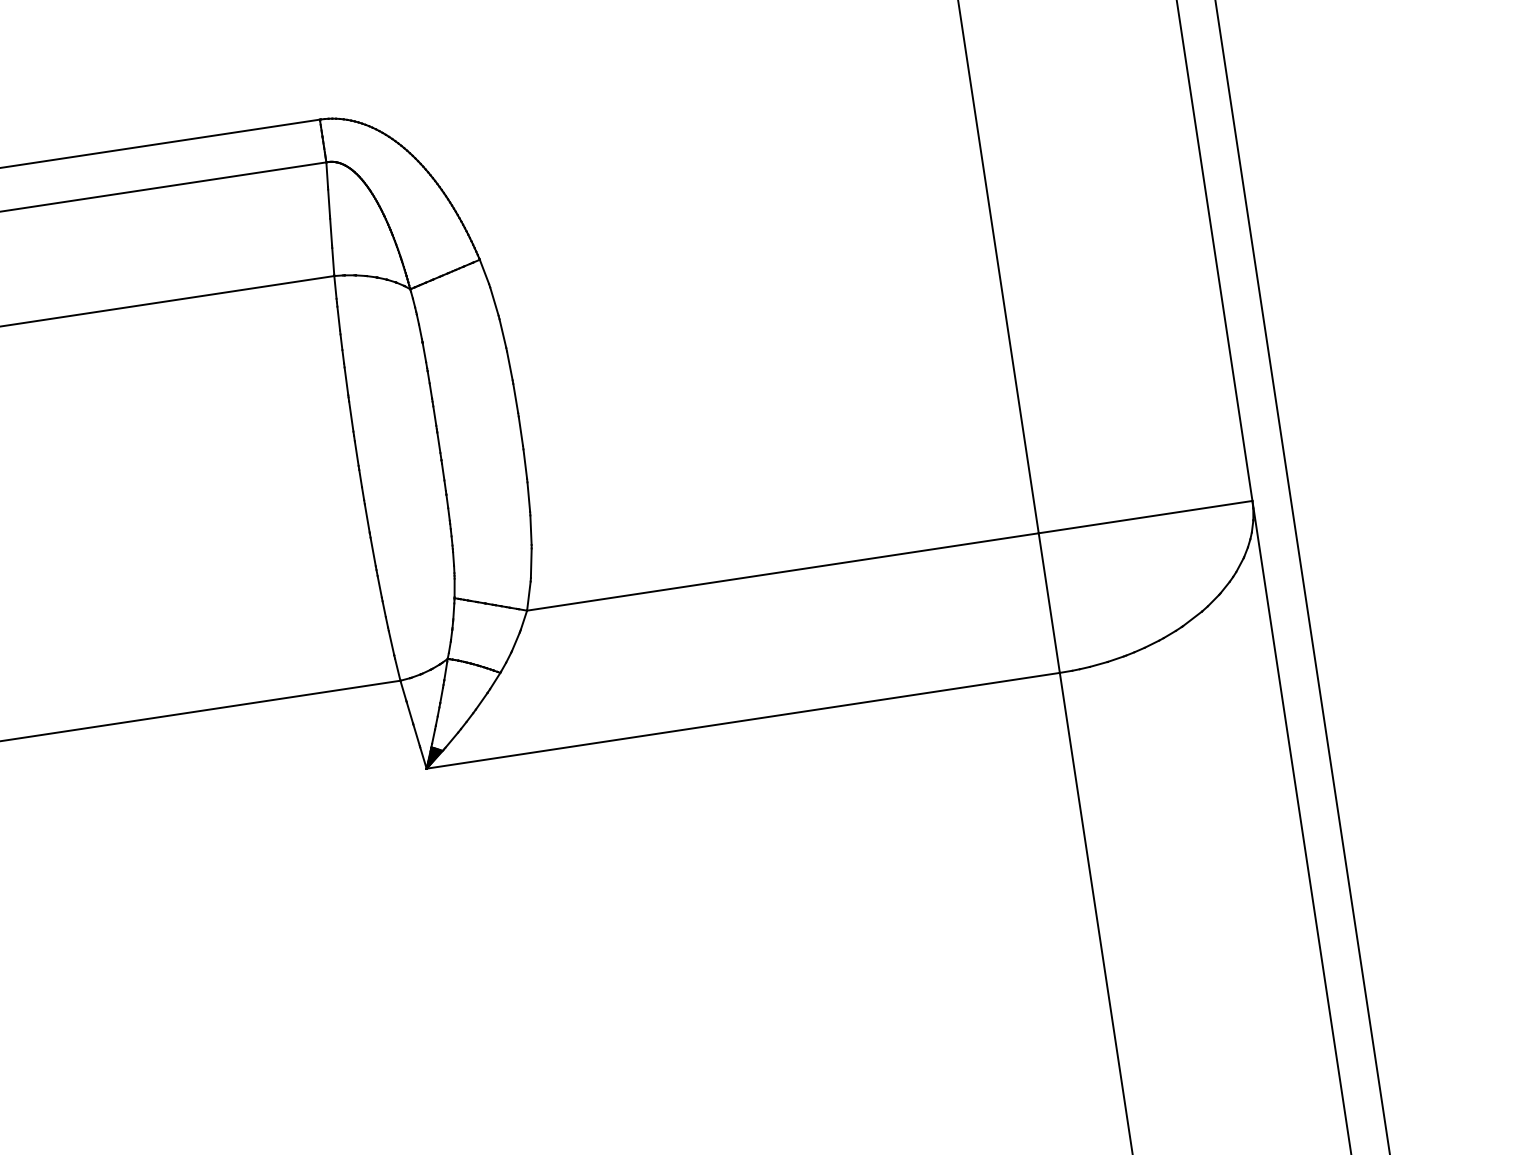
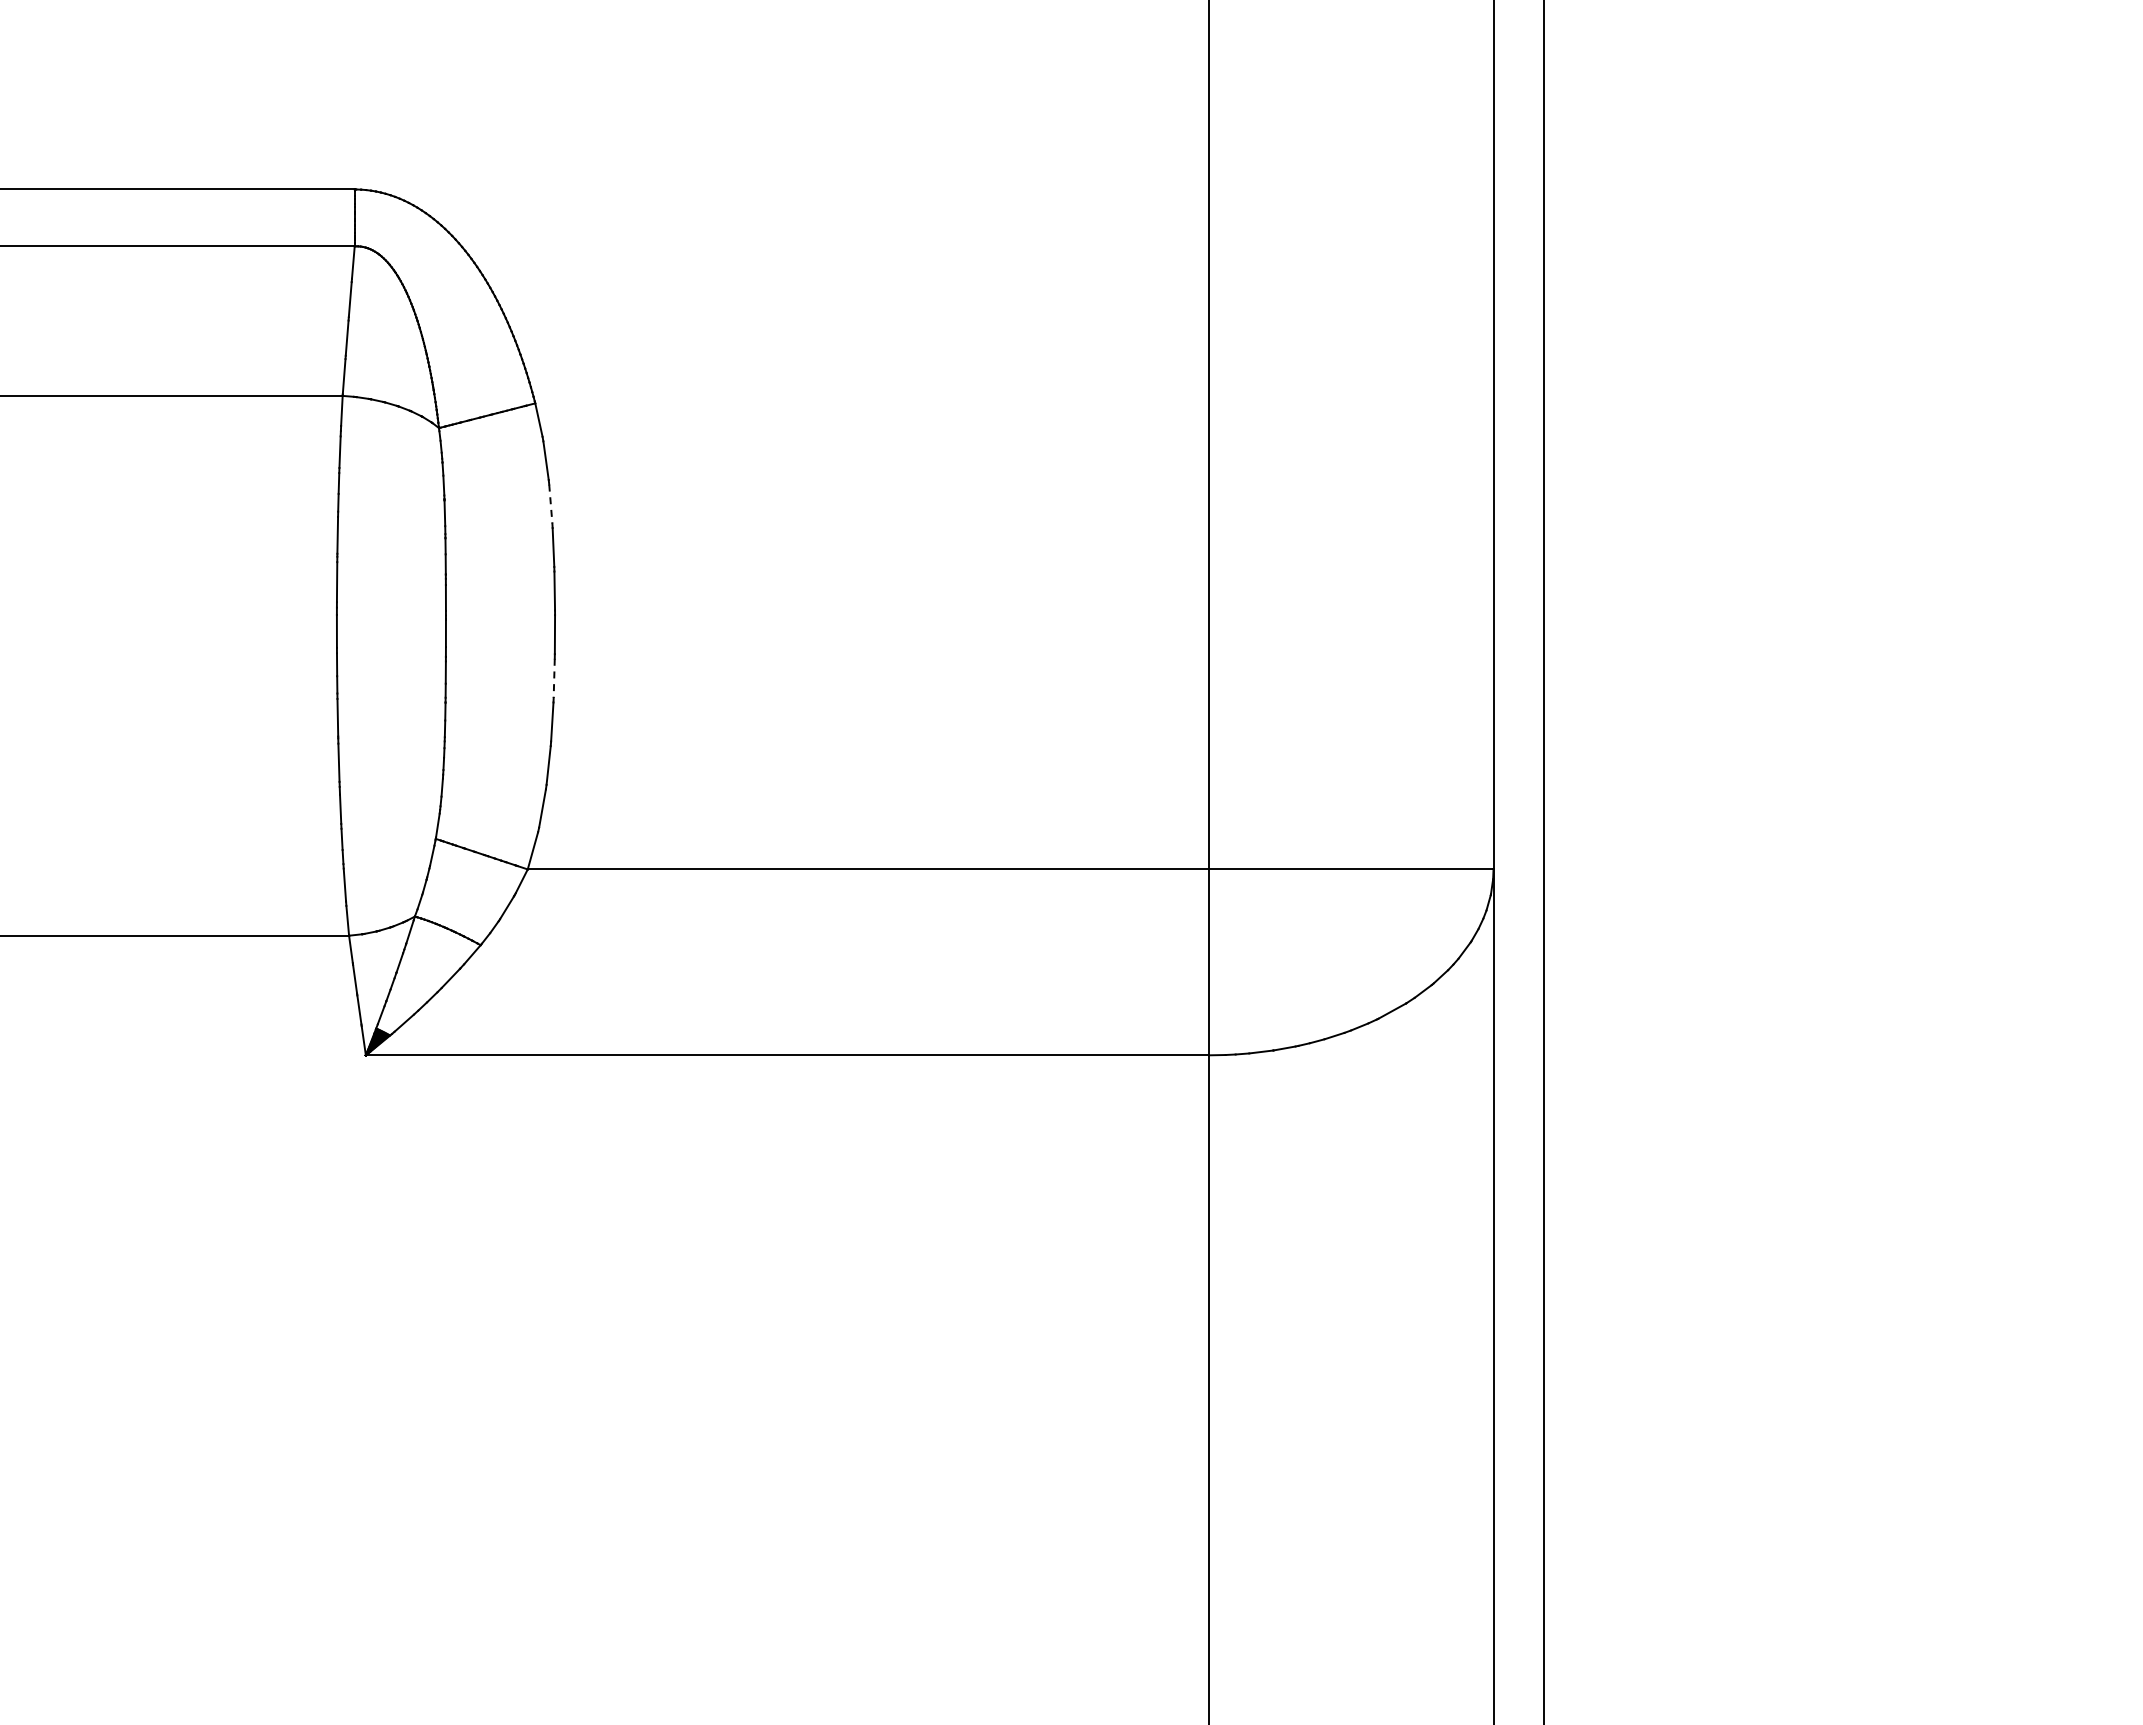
line: (502, 333) -> (550, 504), solid -> dashed
line: (525, 464) -> (554, 678), solid -> dashed

